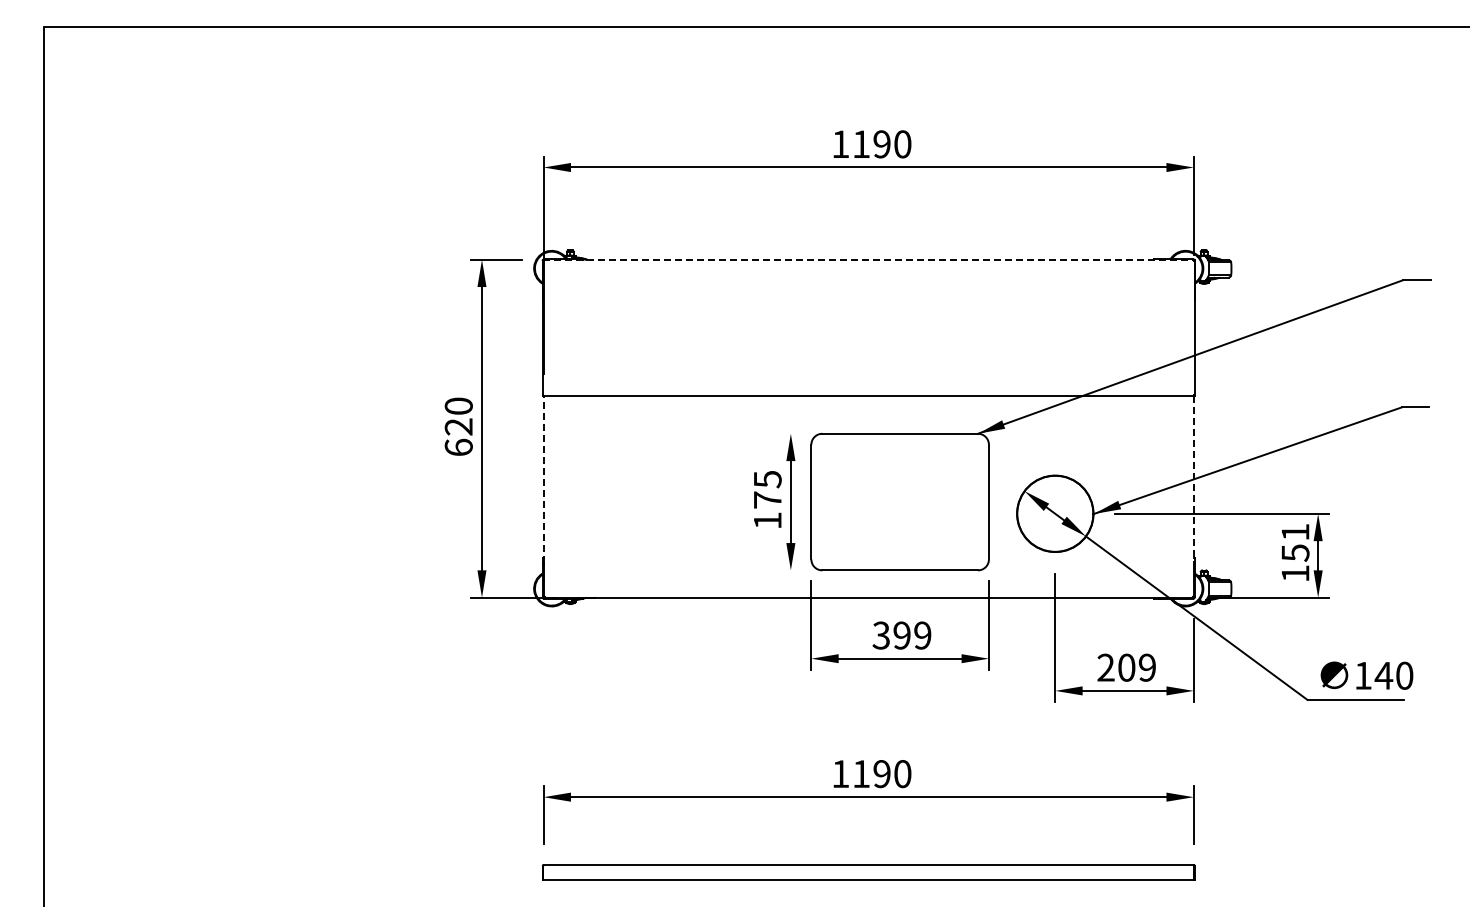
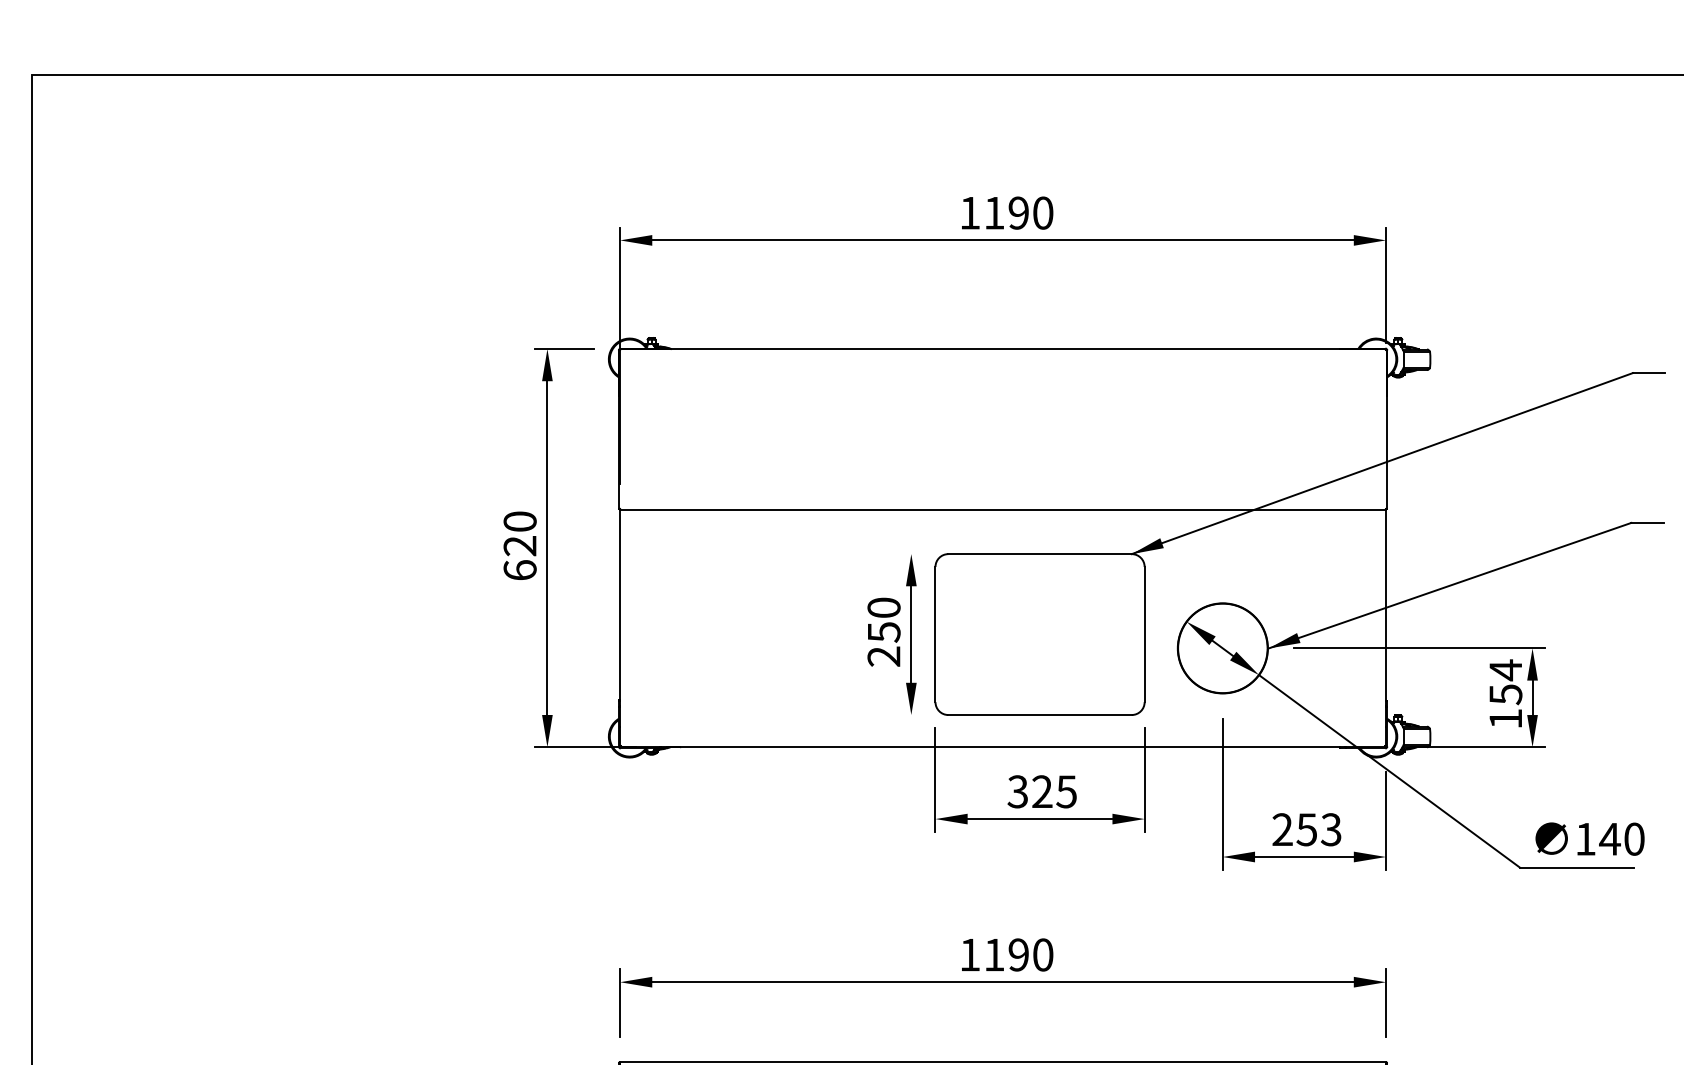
line: (869, 259) -> (1003, 348), dashed -> solid
line: (543, 478) -> (619, 606), dashed -> solid
line: (1193, 479) -> (1385, 607), dashed -> solid
text: (767, 499) -> (883, 631), 175 -> 250
text: (1295, 532) -> (1505, 670), 151 -> 154
text: (912, 635) -> (1054, 791), 399 -> 325
text: (1136, 667) -> (1318, 829), 209 -> 253

